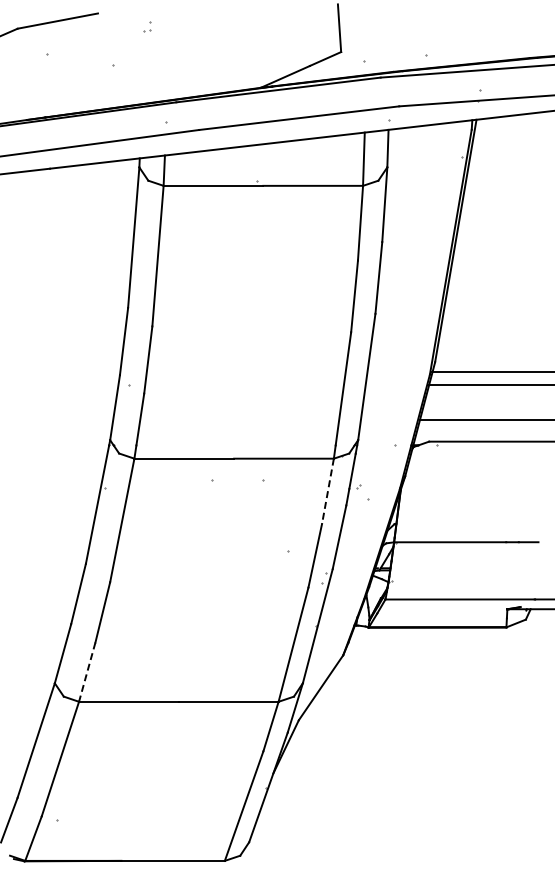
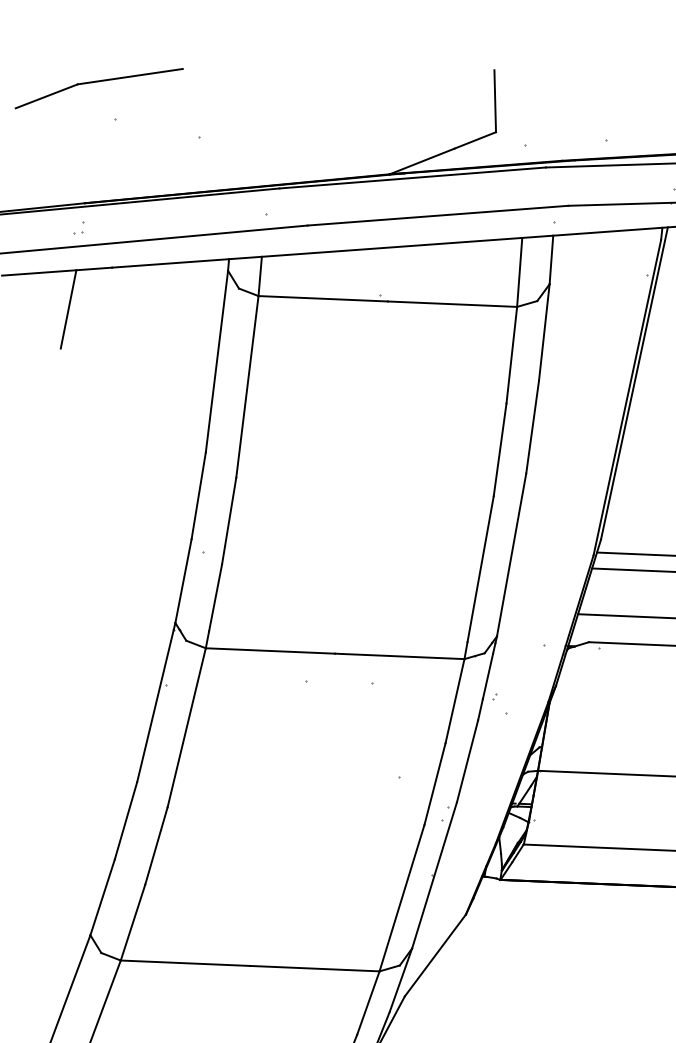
part: (147, 26) -> (79, 227), moved
line: (17, 201) -> (68, 308), added
line: (327, 491) -> (454, 701), dashed -> solid
line: (87, 672) -> (133, 922), dashed -> solid

